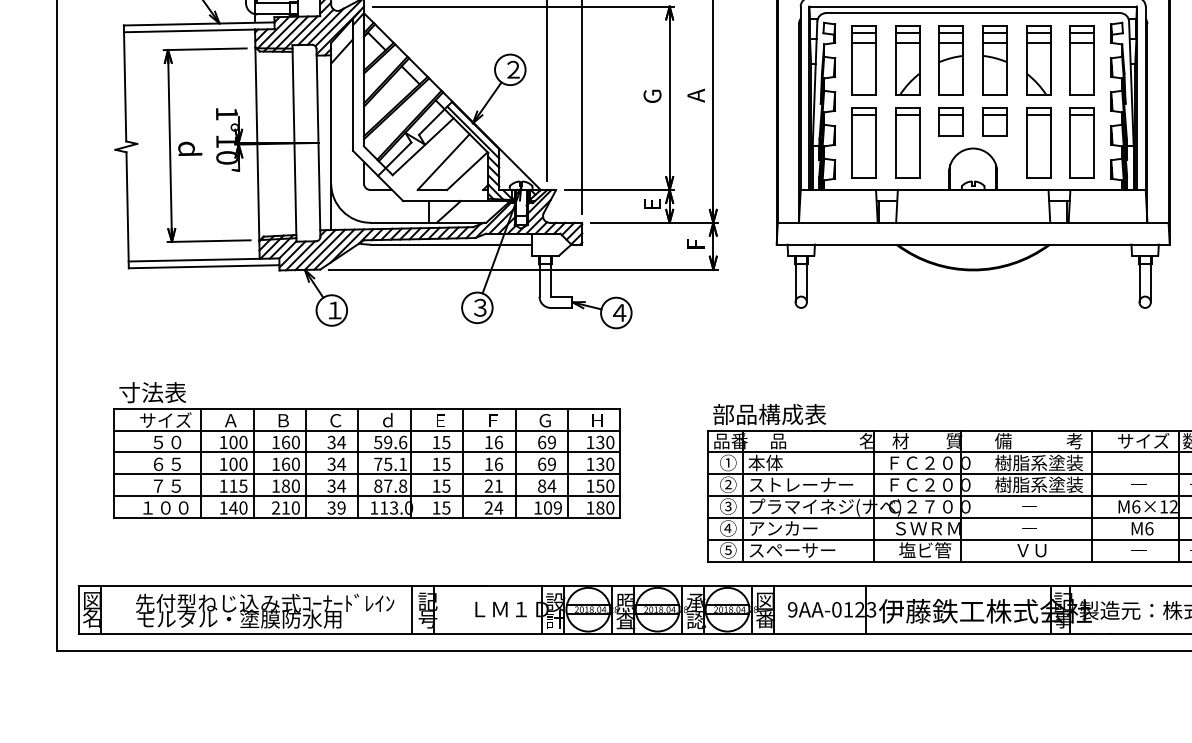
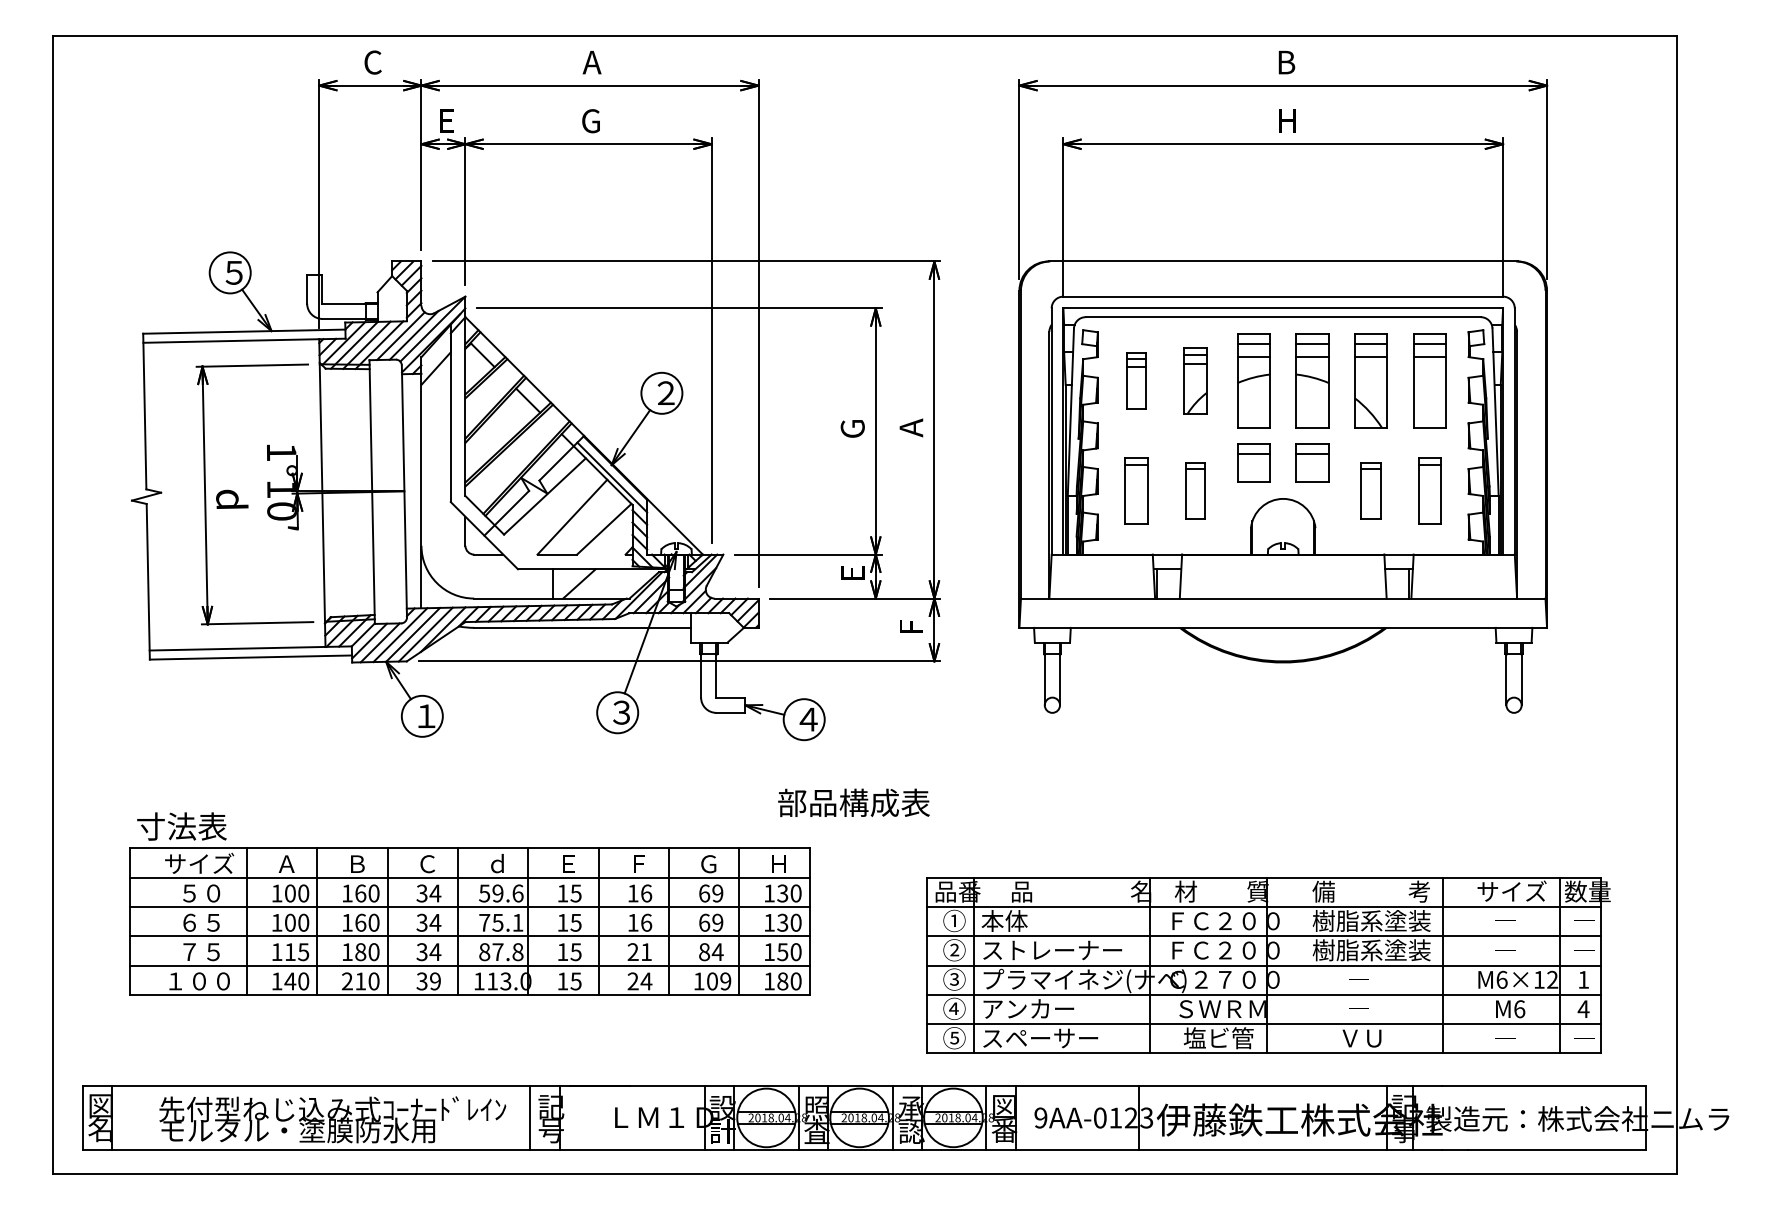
part: (863, 60) -> (1136, 380), size x0.6
part: (907, 60) -> (1194, 380), size x0.7
part: (863, 142) -> (1136, 490), size x0.7
part: (907, 142) -> (1194, 490), size x0.6
part: (1038, 142) -> (1370, 490), size x0.6
part: (1082, 142) -> (1429, 490), size x0.7
text: (769, 414) -> (853, 802), moved

